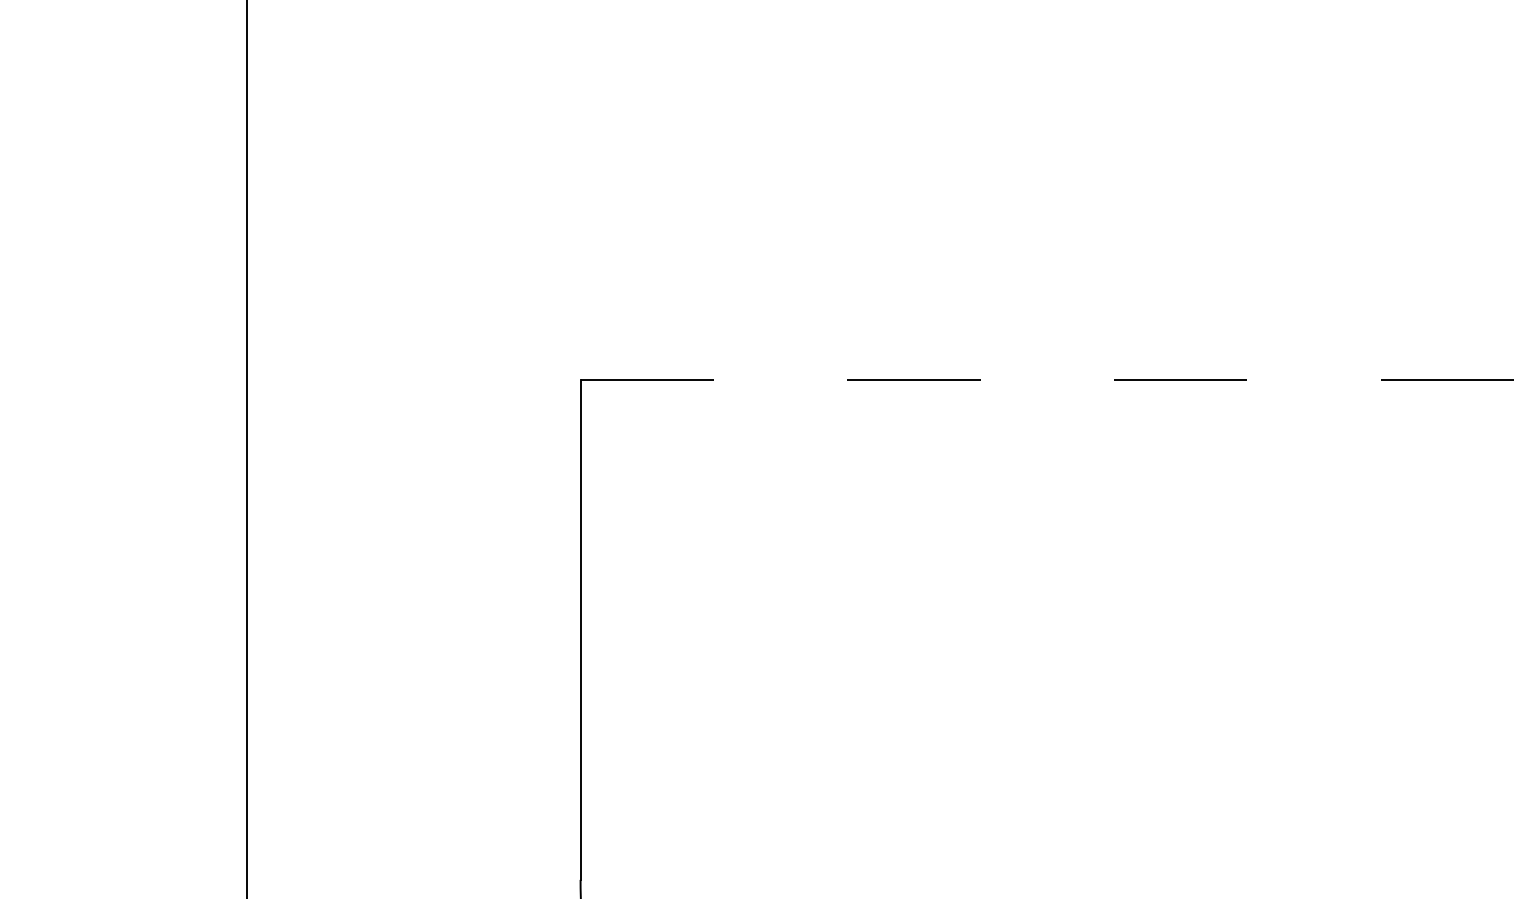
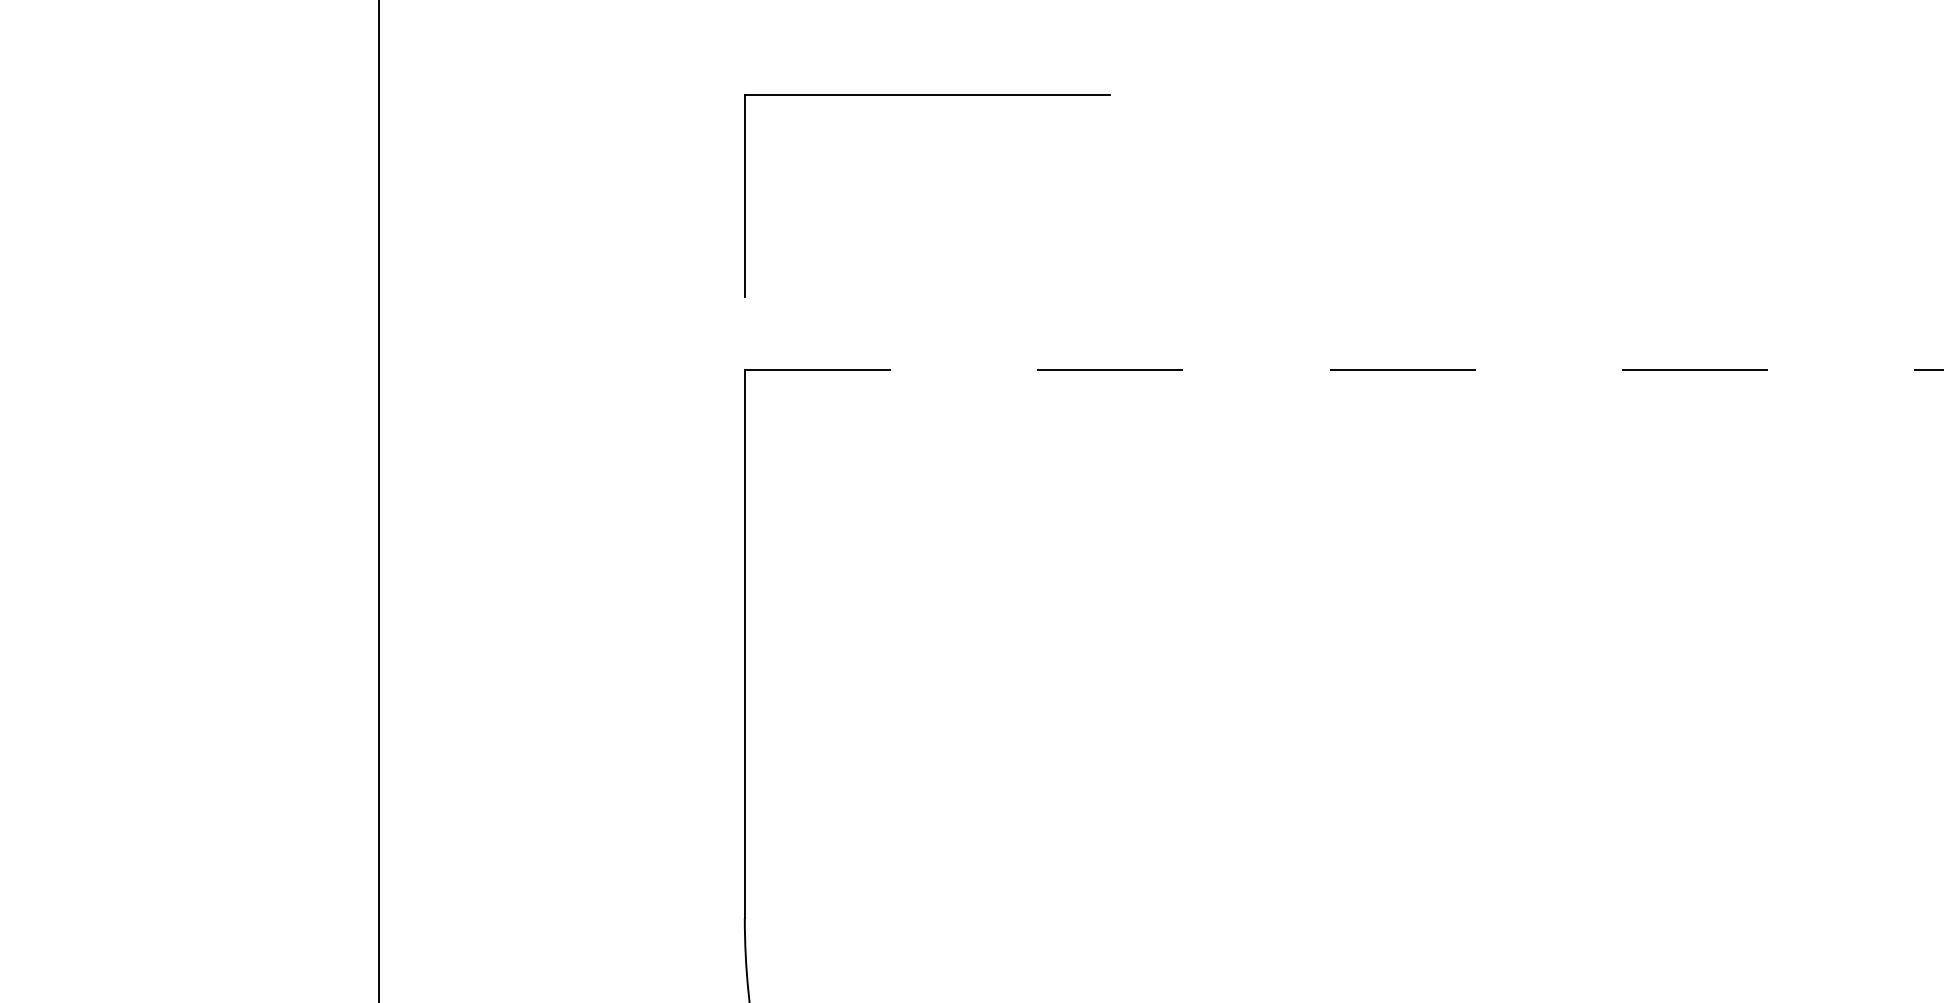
part: (747, 129) -> (927, 95), added

